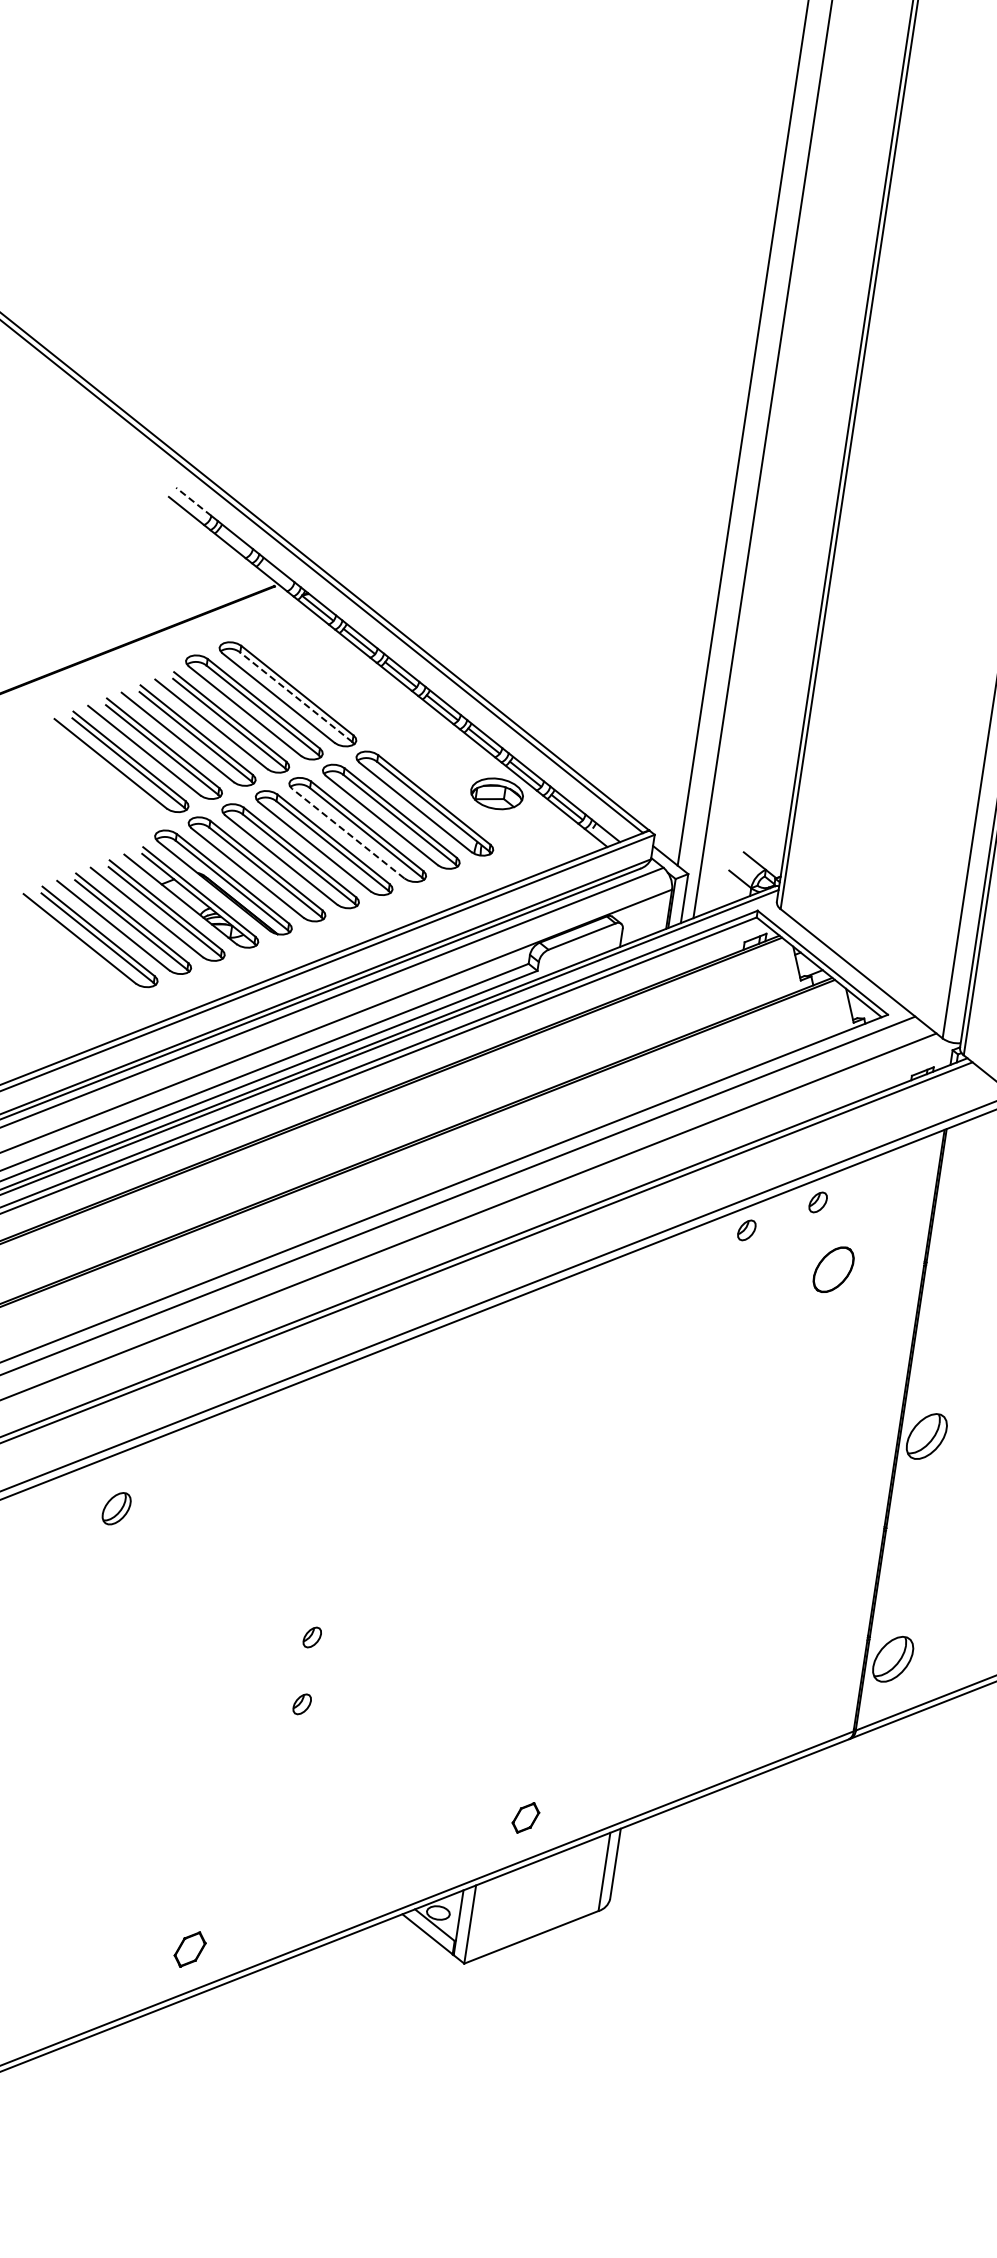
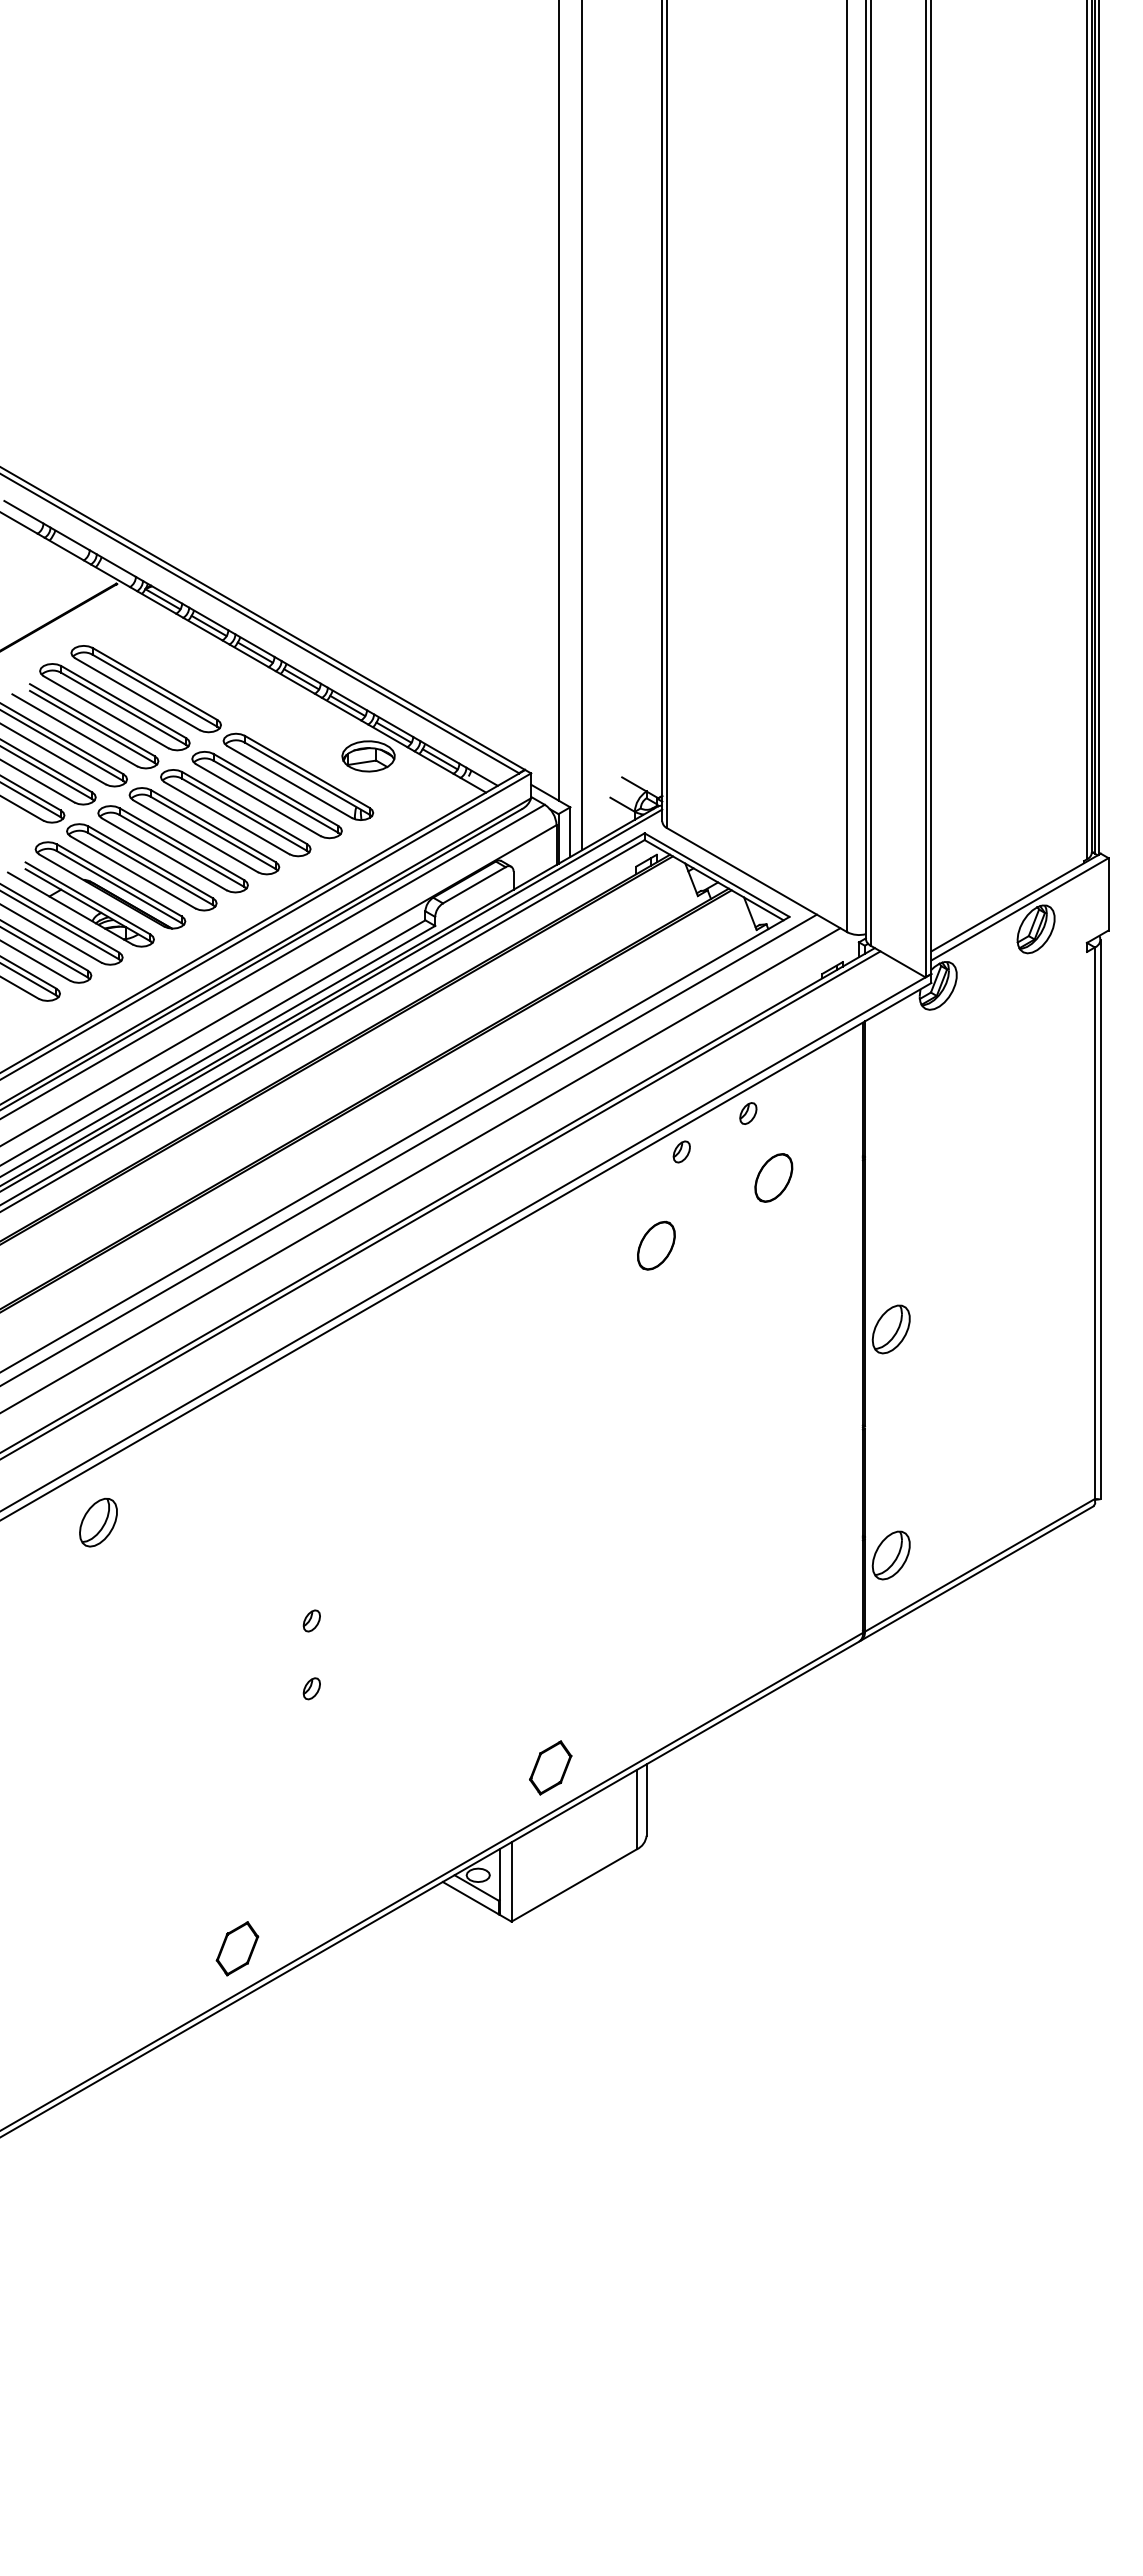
line: (193, 502) -> (23, 512), dashed -> solid
line: (295, 696) -> (154, 690), dashed -> solid
line: (347, 832) -> (226, 817), dashed -> solid
part: (707, 1318) -> (656, 1245), added
part: (116, 1508) -> (98, 1522), size x1.43
part: (525, 1817) -> (550, 1767), size x1.67
part: (190, 1949) -> (237, 1948), size x1.43

